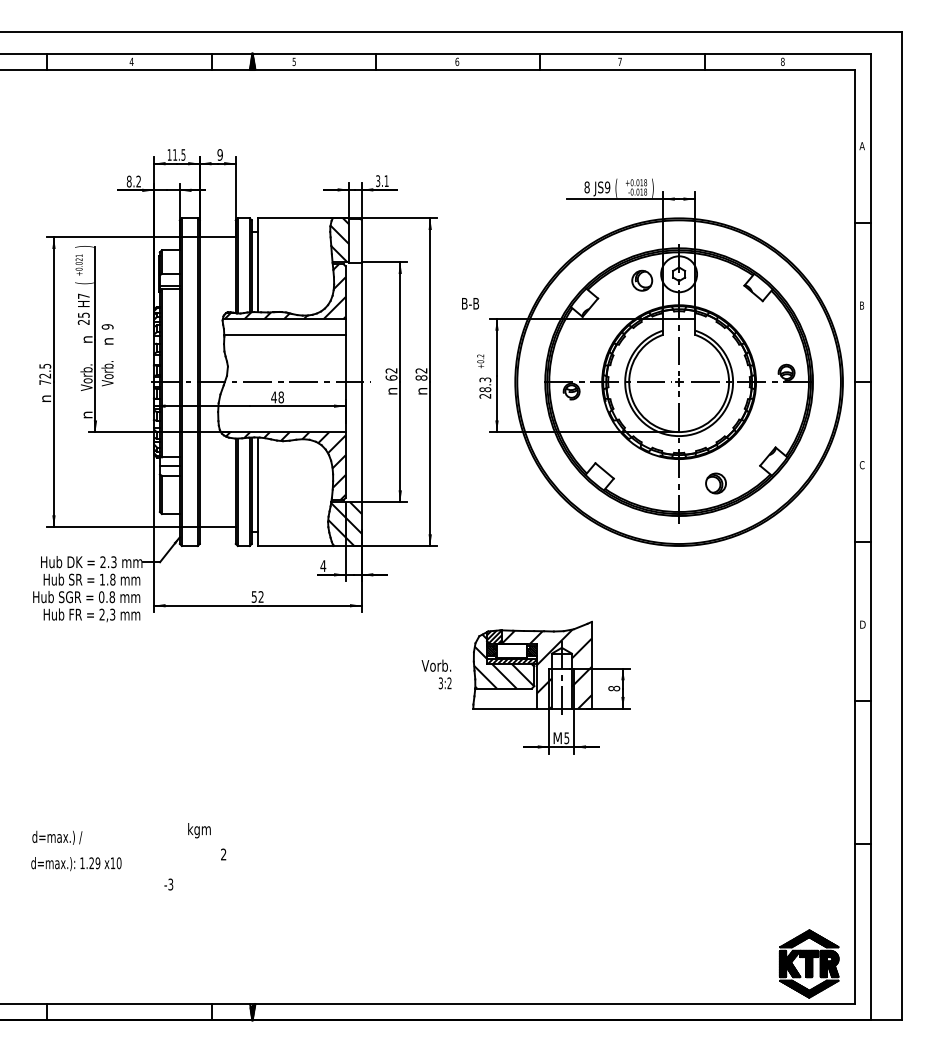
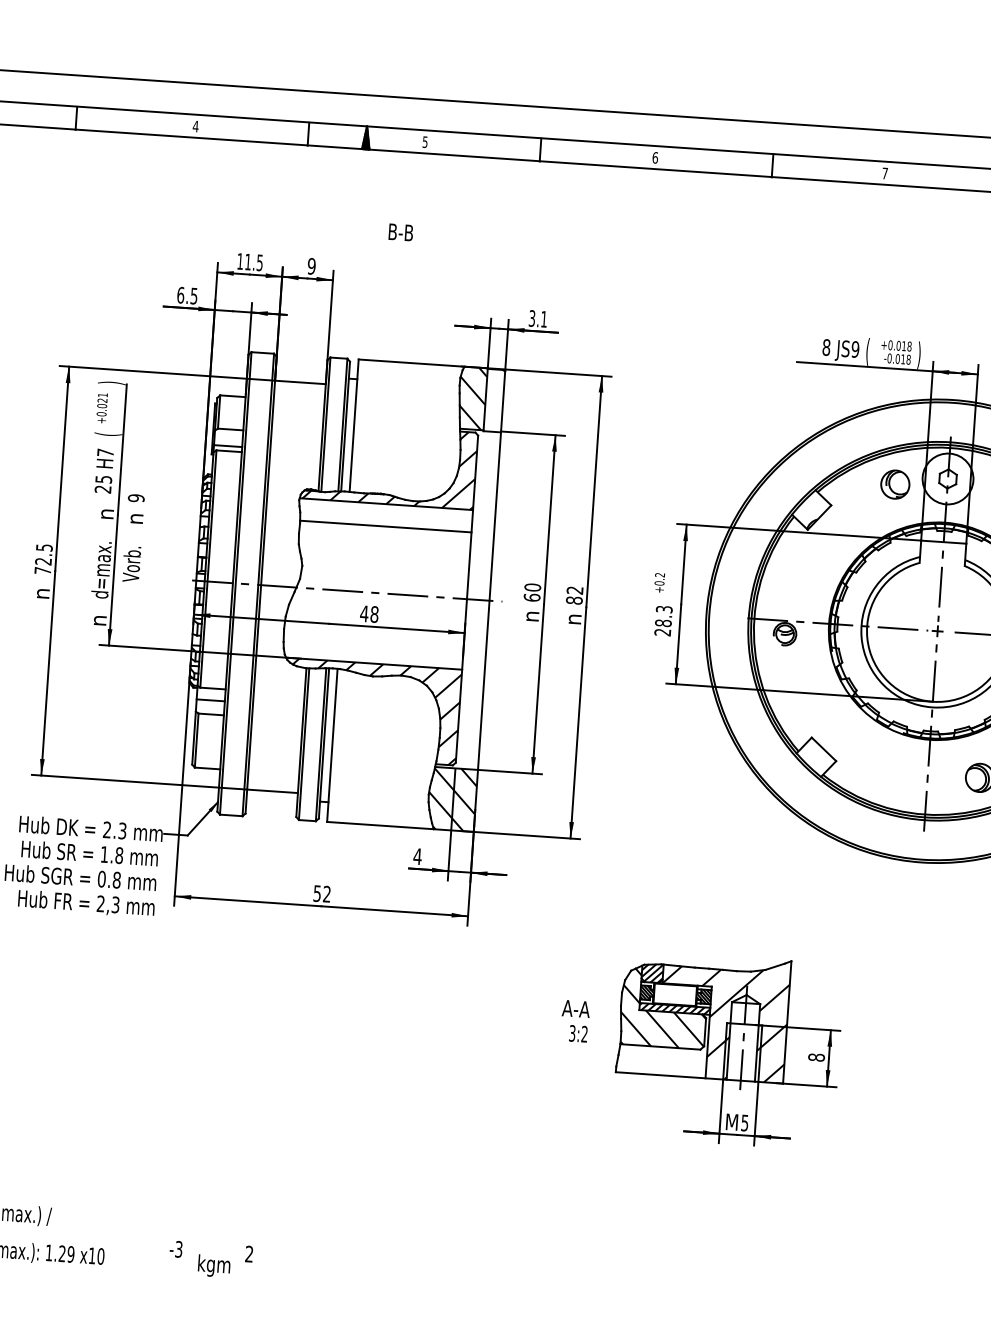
text: (133, 181) -> (186, 295), 8.2 -> 6.5
text: (470, 303) -> (400, 232), moved
text: (391, 370) -> (532, 587), 62 -> 60
text: (86, 379) -> (101, 570), Vorb. -> d=max.
text: (436, 665) -> (567, 1007), Vorb. -> A-A
text: (199, 830) -> (214, 1265), moved
text: (168, 884) -> (175, 1249), moved

